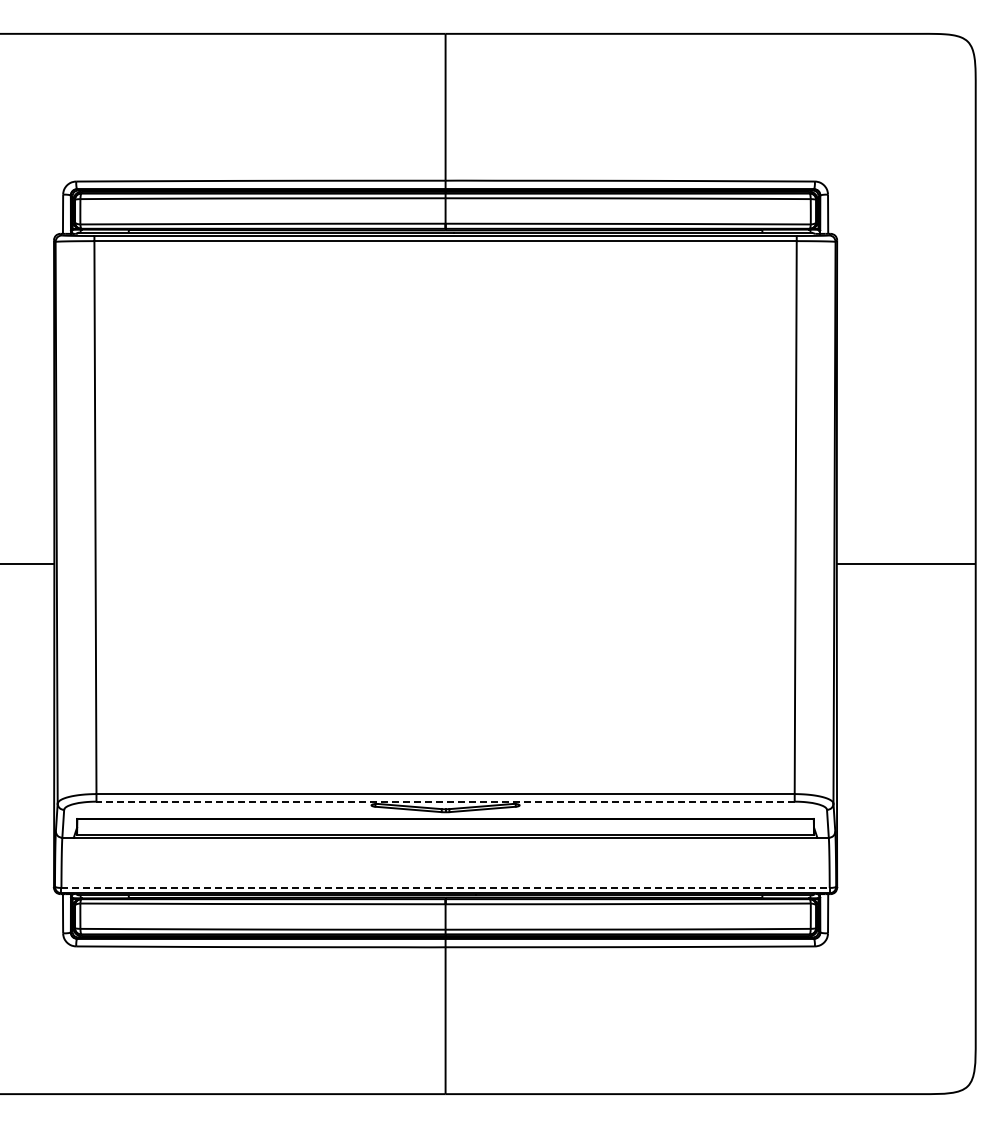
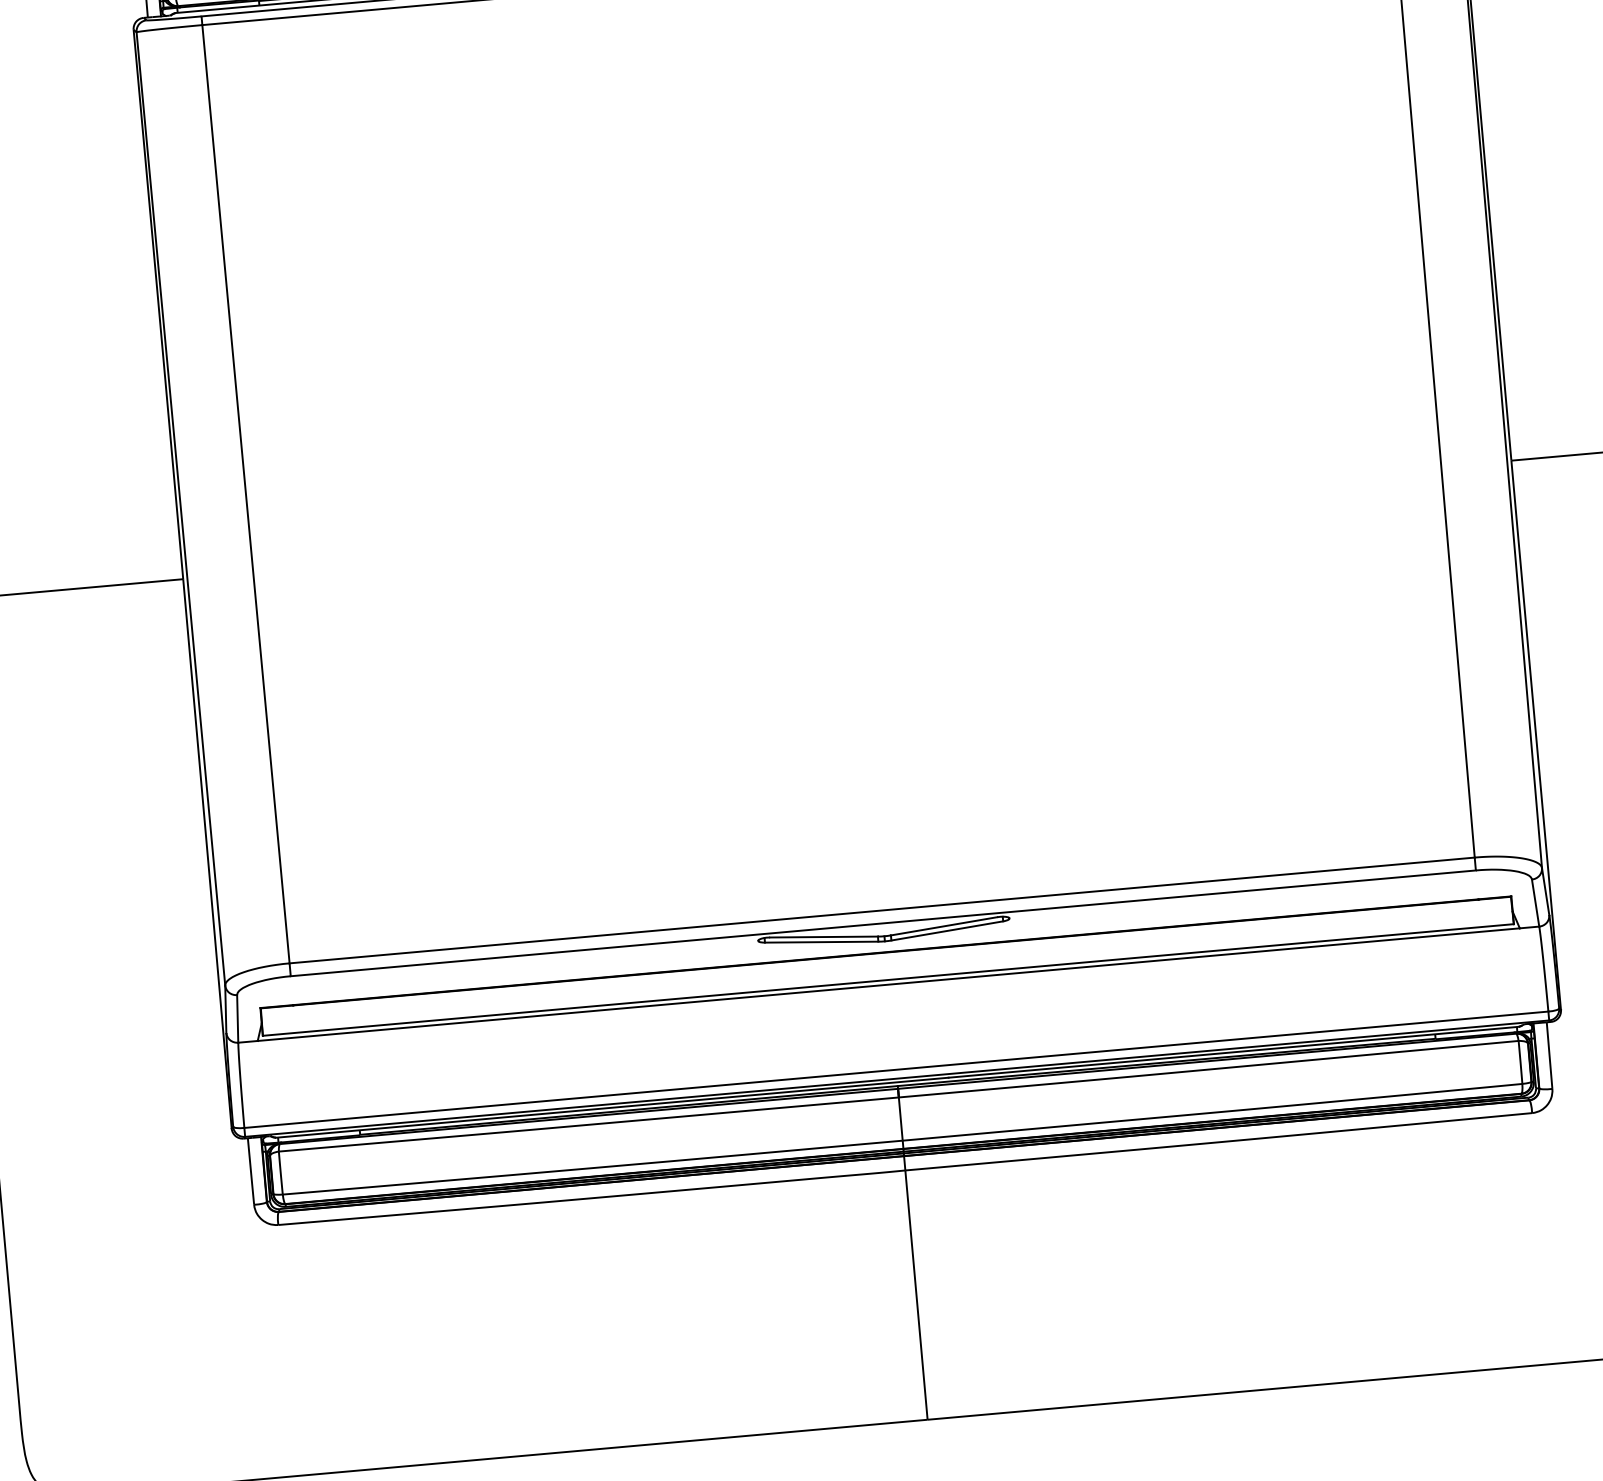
line: (445, 801) -> (883, 923), dashed -> solid
line: (446, 887) -> (897, 1068), dashed -> solid

